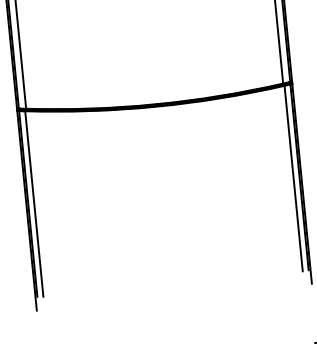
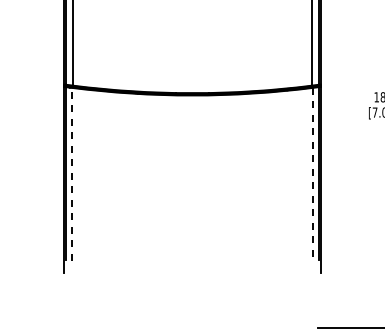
line: (293, 178) -> (313, 174), solid -> dashed
line: (34, 204) -> (71, 174), solid -> dashed

